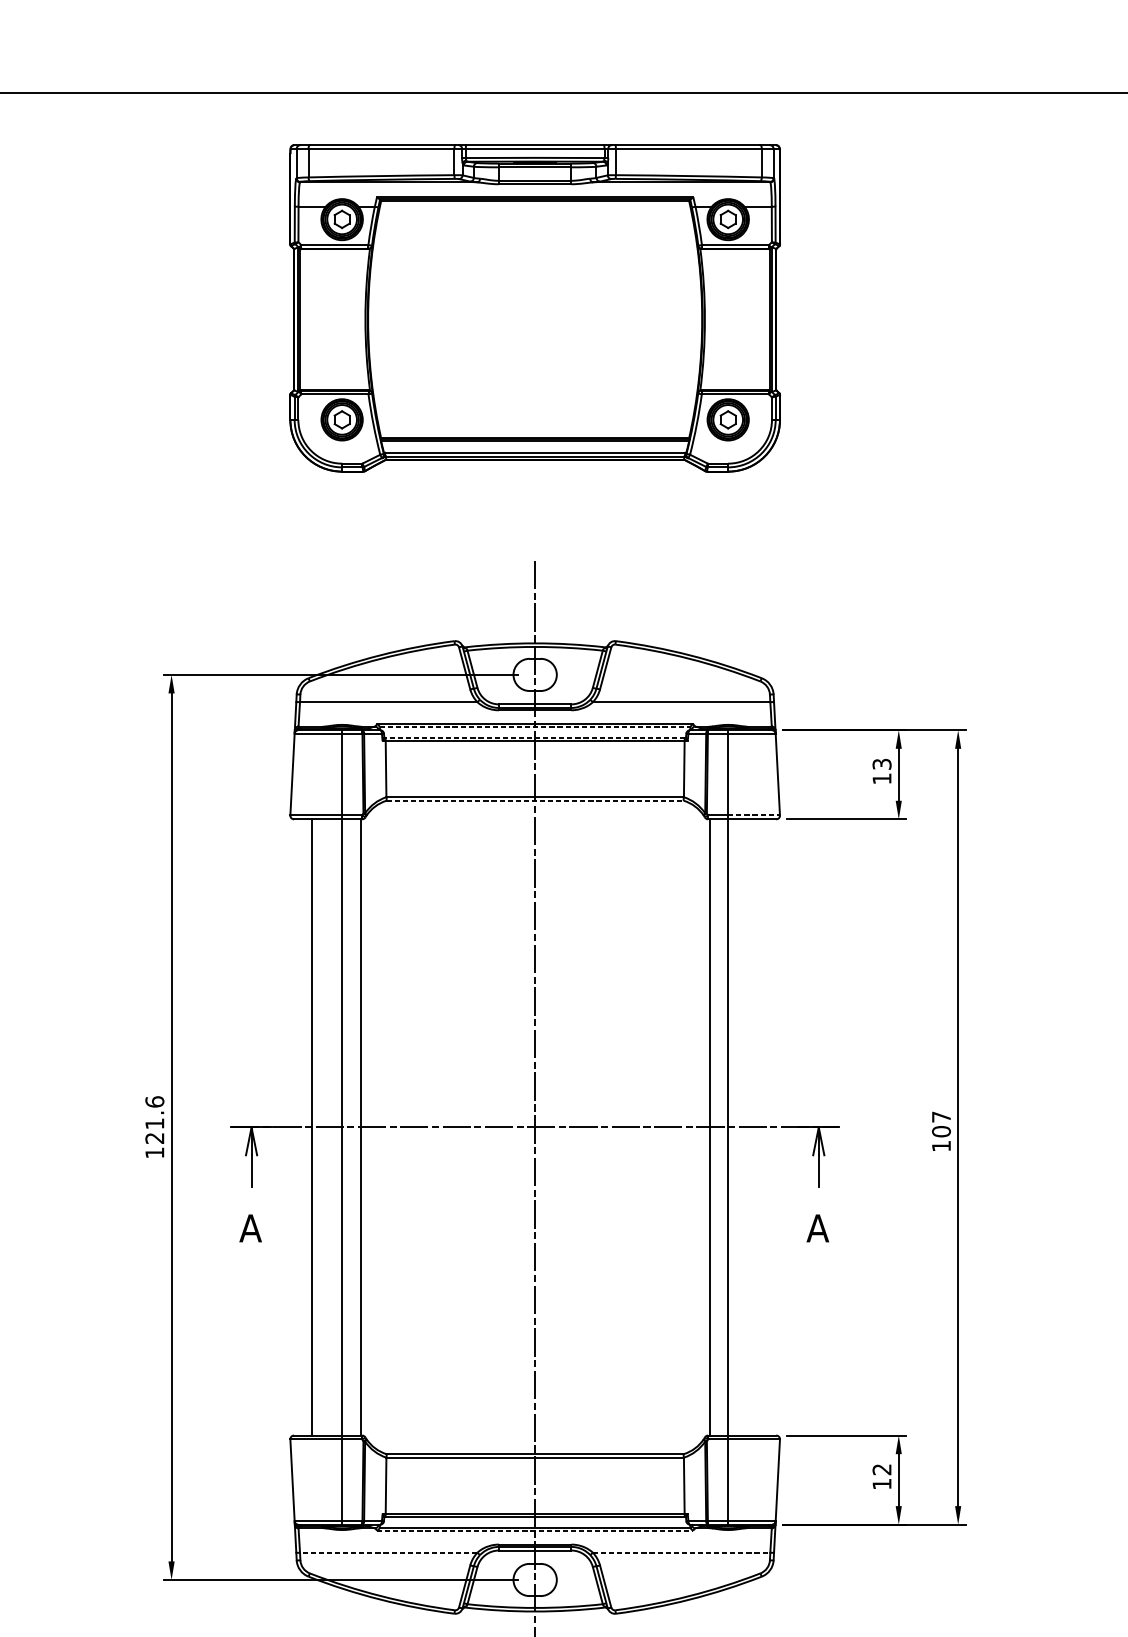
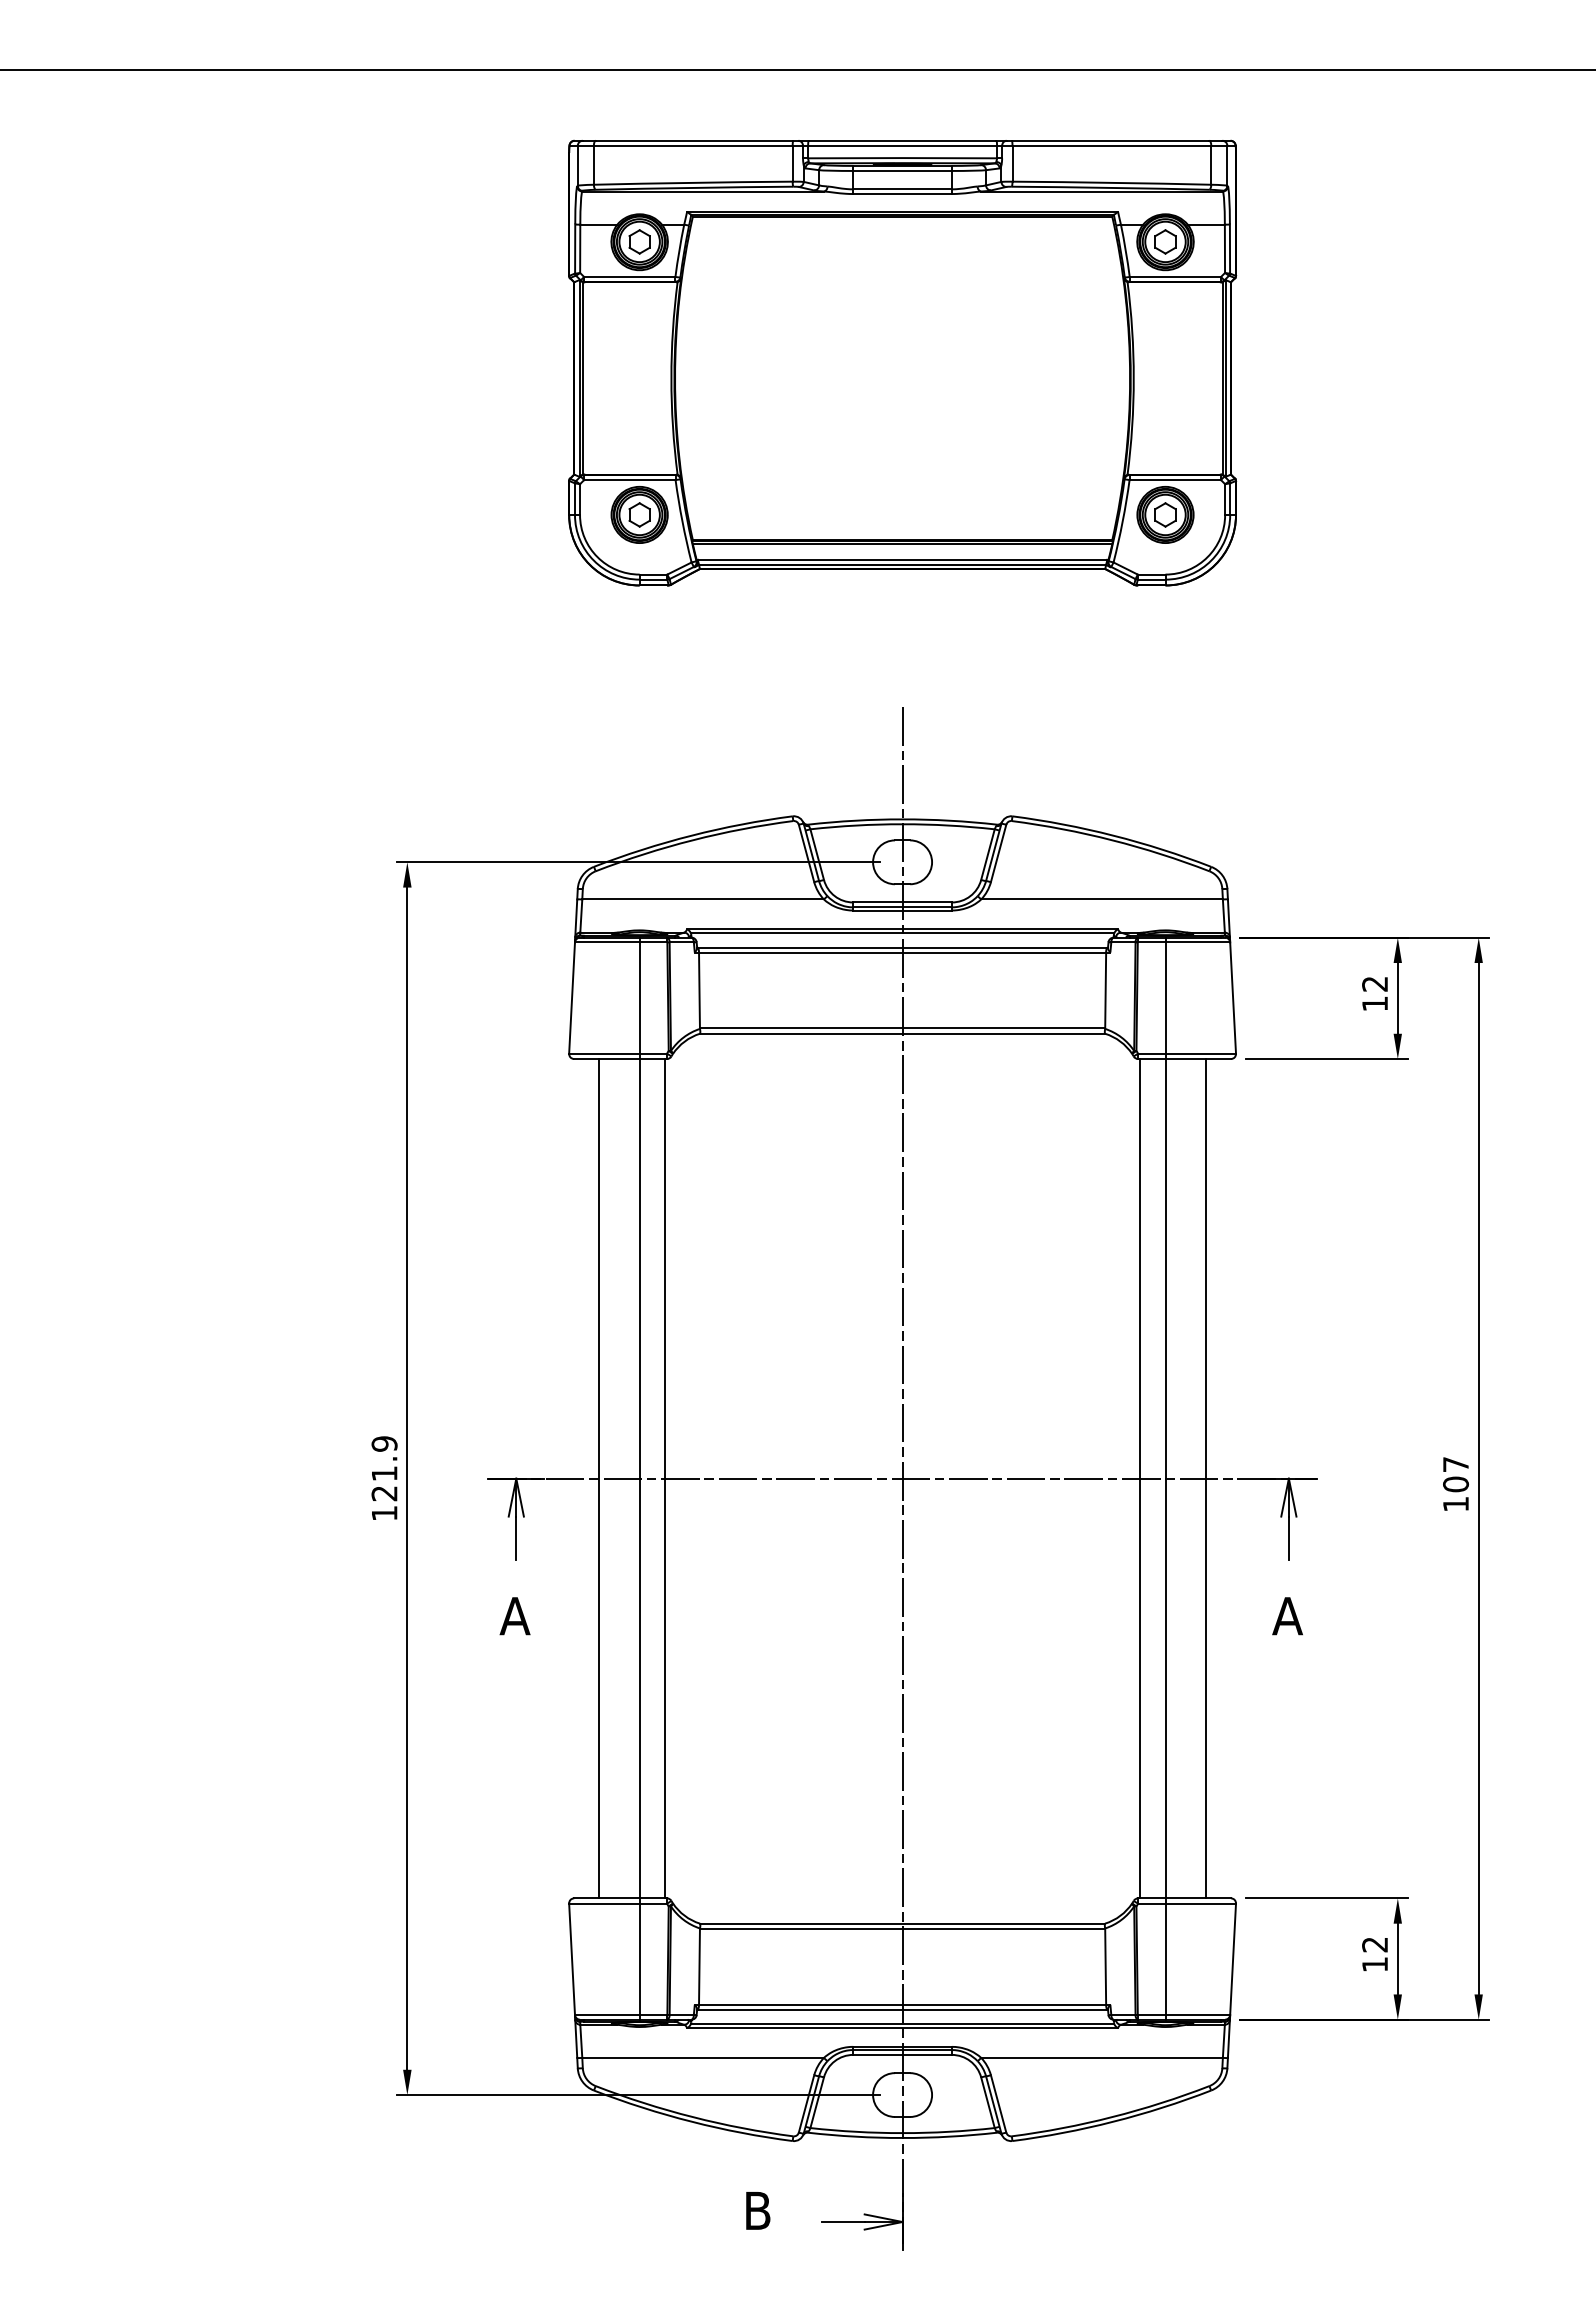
line: (535, 727) -> (902, 933), dashed -> solid
line: (535, 737) -> (902, 947), dashed -> solid
text: (882, 763) -> (1375, 983), 13 -> 12
line: (535, 800) -> (902, 1033), dashed -> solid
line: (754, 815) -> (1201, 1053), dashed -> solid
text: (154, 1101) -> (384, 1443), 121.6 -> 121.9
line: (757, 1127) -> (1205, 1478), added
line: (535, 1531) -> (903, 2028), dashed -> solid
line: (389, 1552) -> (703, 2057), dashed -> solid
line: (681, 1552) -> (1102, 2057), dashed -> solid

